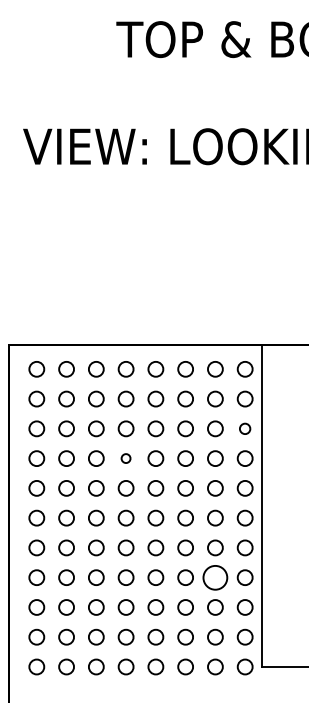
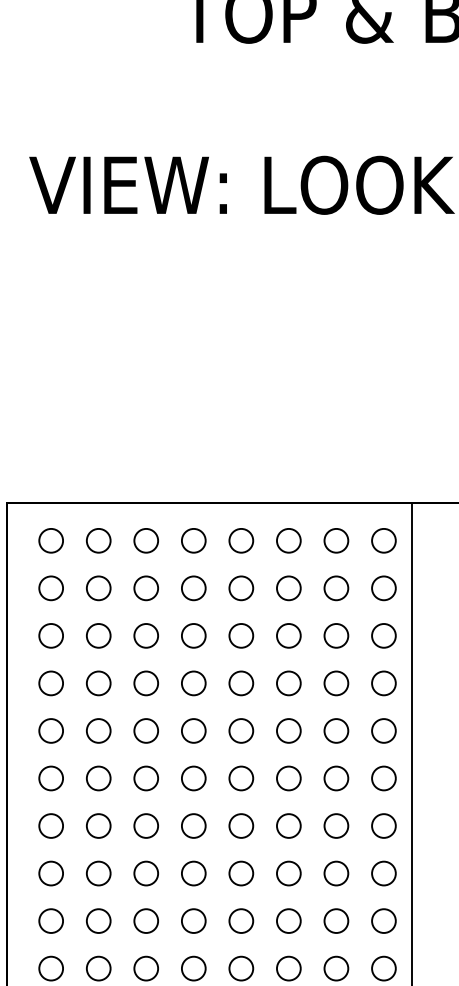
circle: (244, 428) -> (382, 635), size x1.43
circle: (125, 458) -> (192, 683), size x1.67
circle: (215, 577) -> (336, 873), size x0.62

